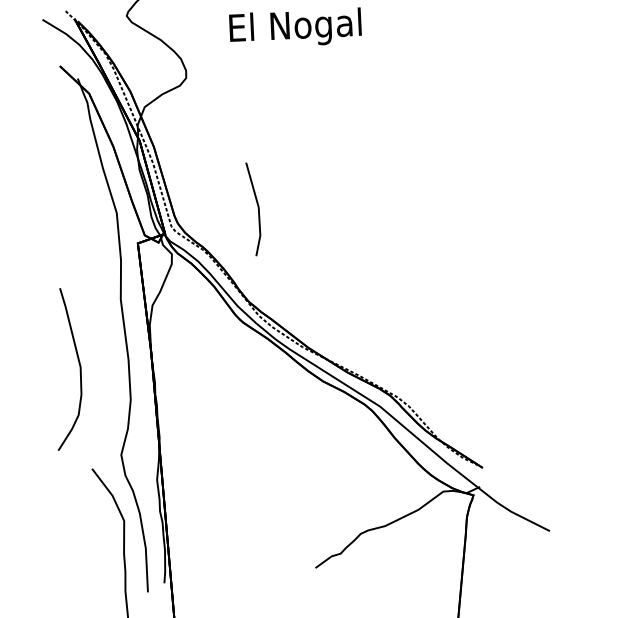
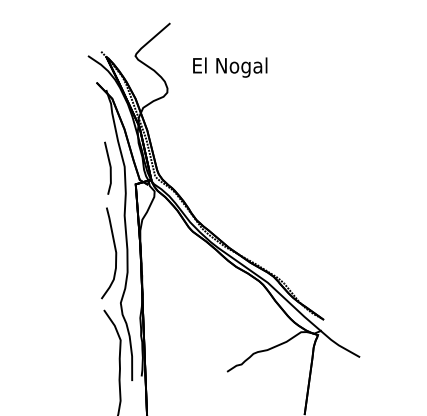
line: (256, 207) -> (109, 167), moved
curve: (77, 363) -> (114, 250), moved

